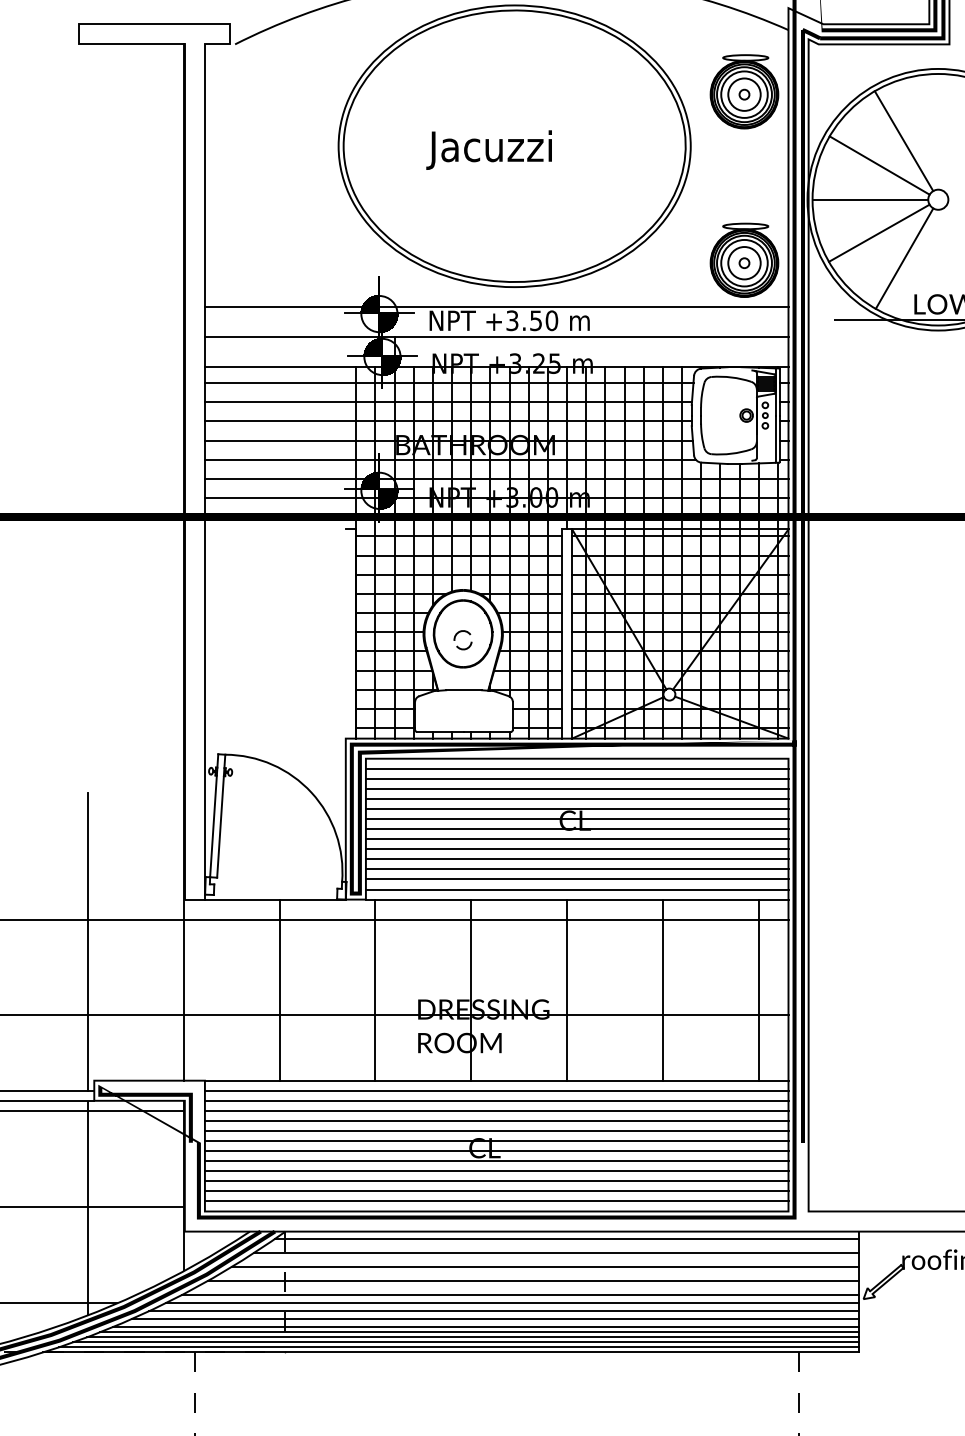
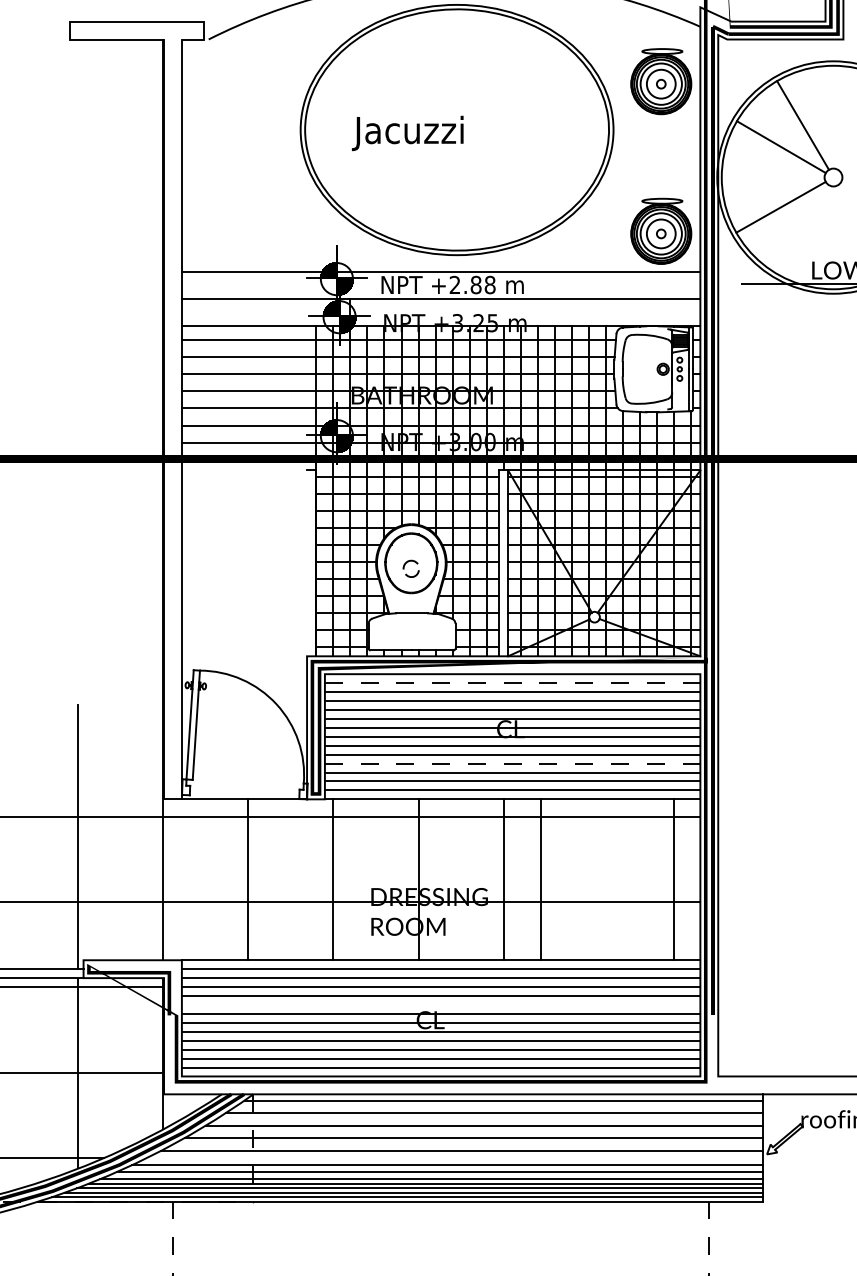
text: (488, 149) -> (407, 132), moved
line: (870, 199) -> (773, 177), removed
line: (904, 258) -> (803, 229), removed
text: (532, 320) -> (472, 284), +3.50 -> +2.88
line: (577, 768) -> (512, 682), solid -> dashed
line: (577, 859) -> (512, 763), solid -> dashed
line: (662, 989) -> (540, 879), moved
line: (496, 1130) -> (440, 1004), removed
line: (512, 1303) -> (455, 1158), removed

